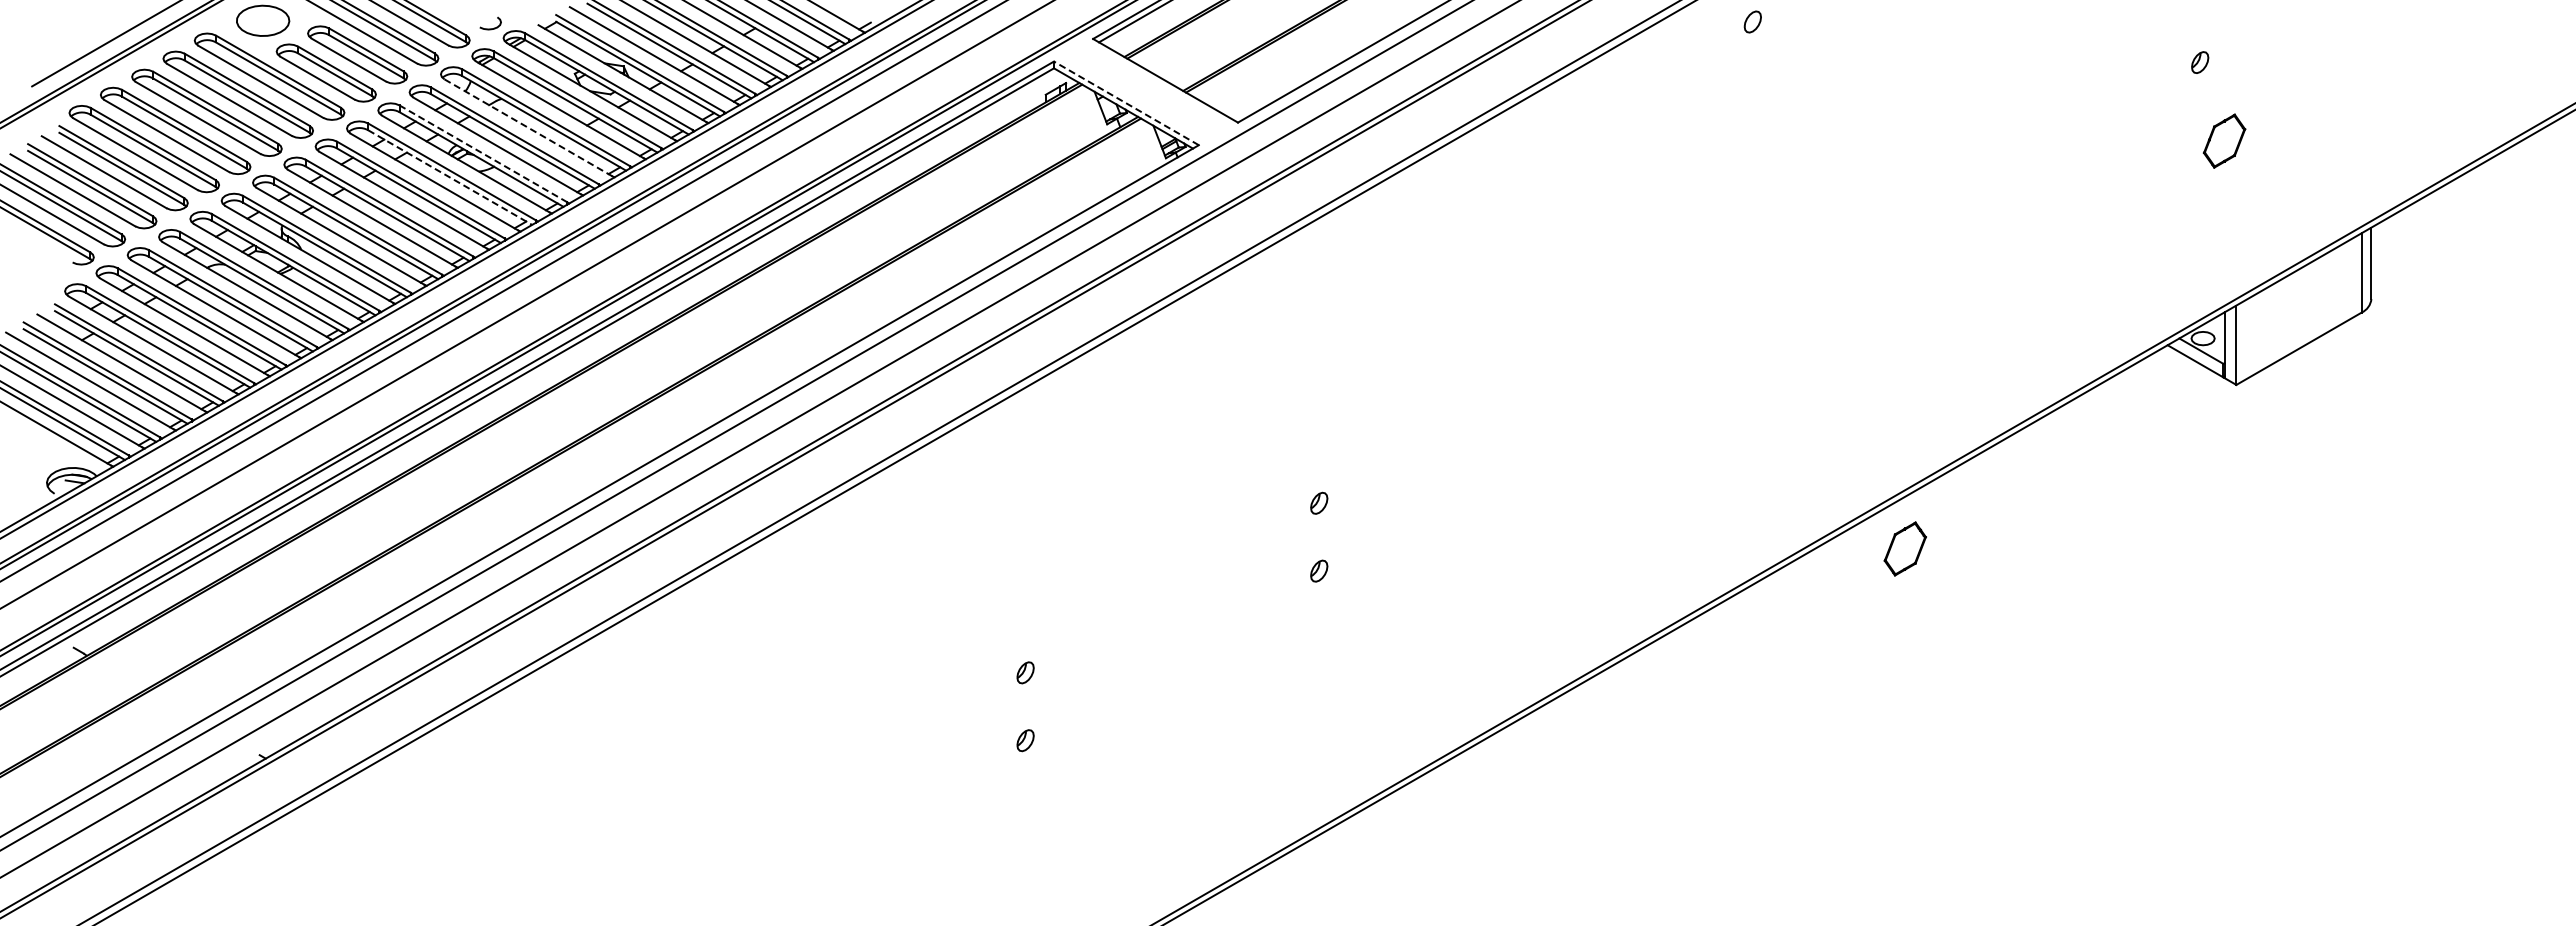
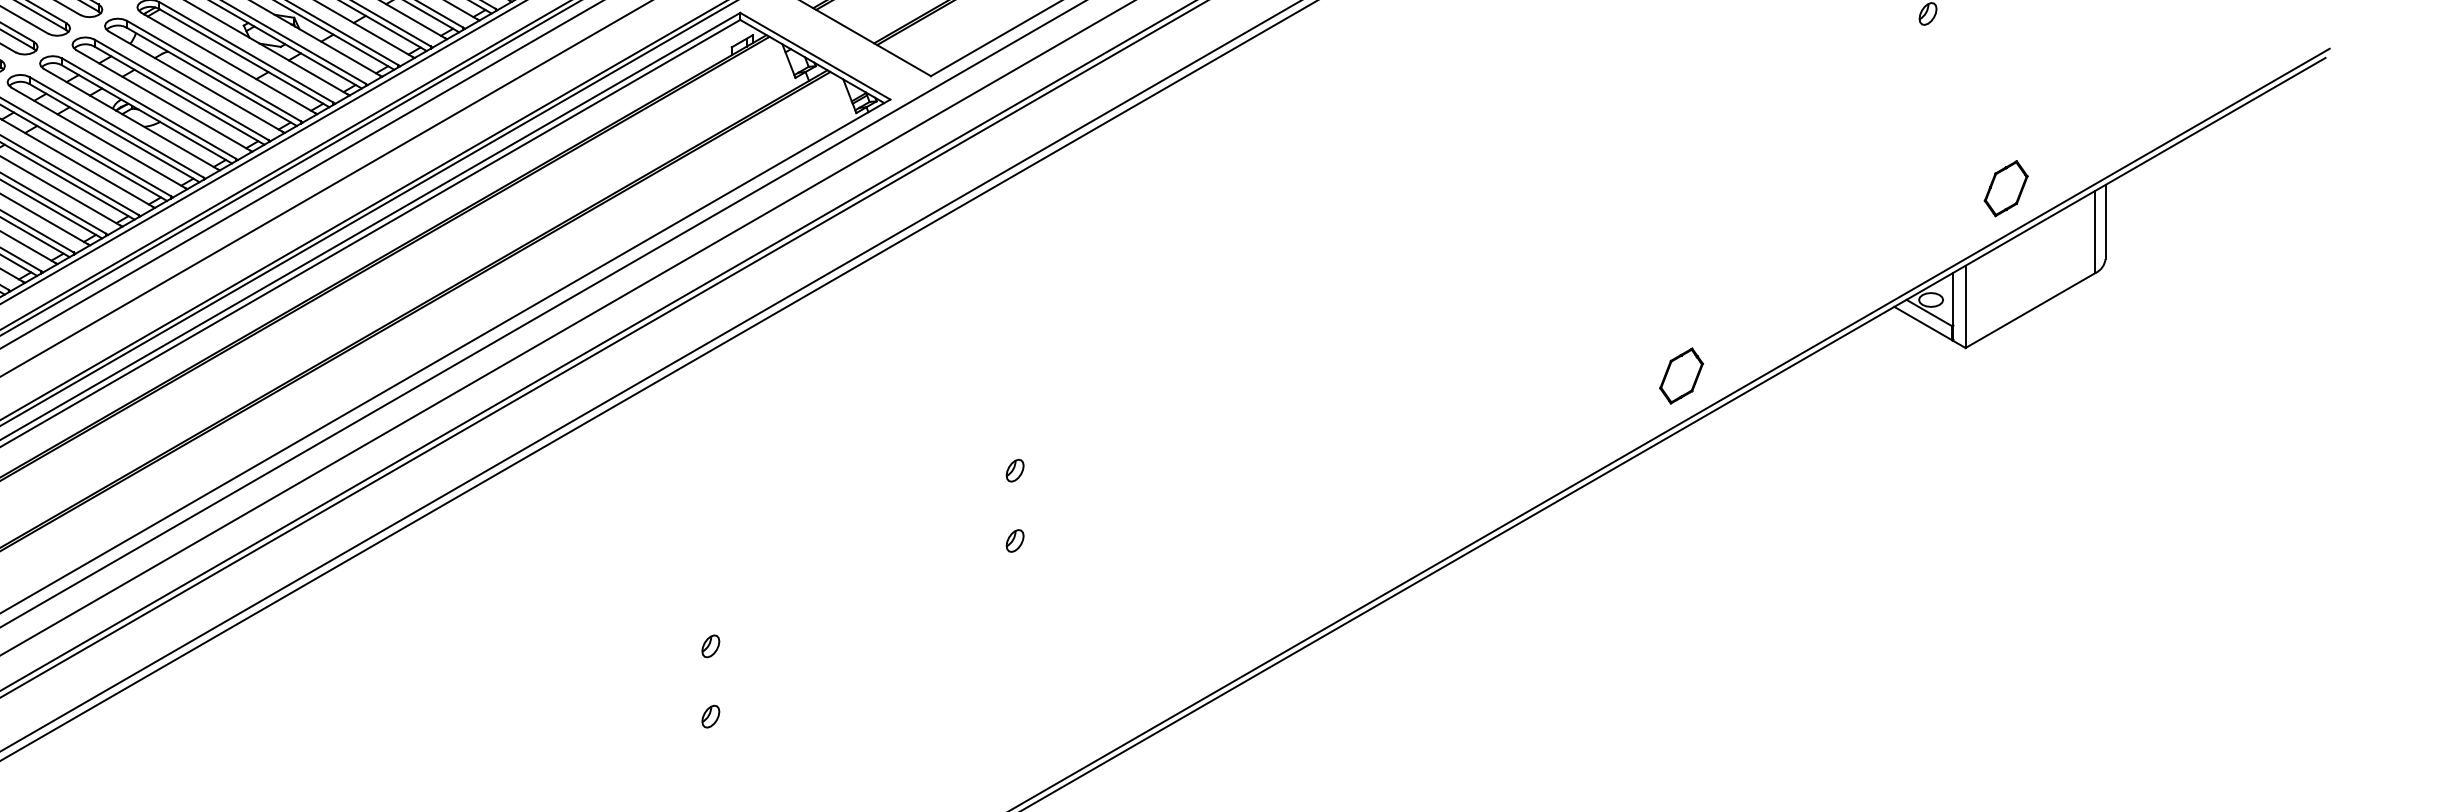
line: (1126, 103) -> (815, 56), dashed -> solid
line: (528, 127) -> (195, 81), dashed -> solid
part: (2224, 140) -> (2006, 187), moved
line: (483, 153) -> (149, 108), dashed -> solid
line: (450, 177) -> (114, 133), dashed -> solid
part: (1904, 548) -> (1680, 375), moved

